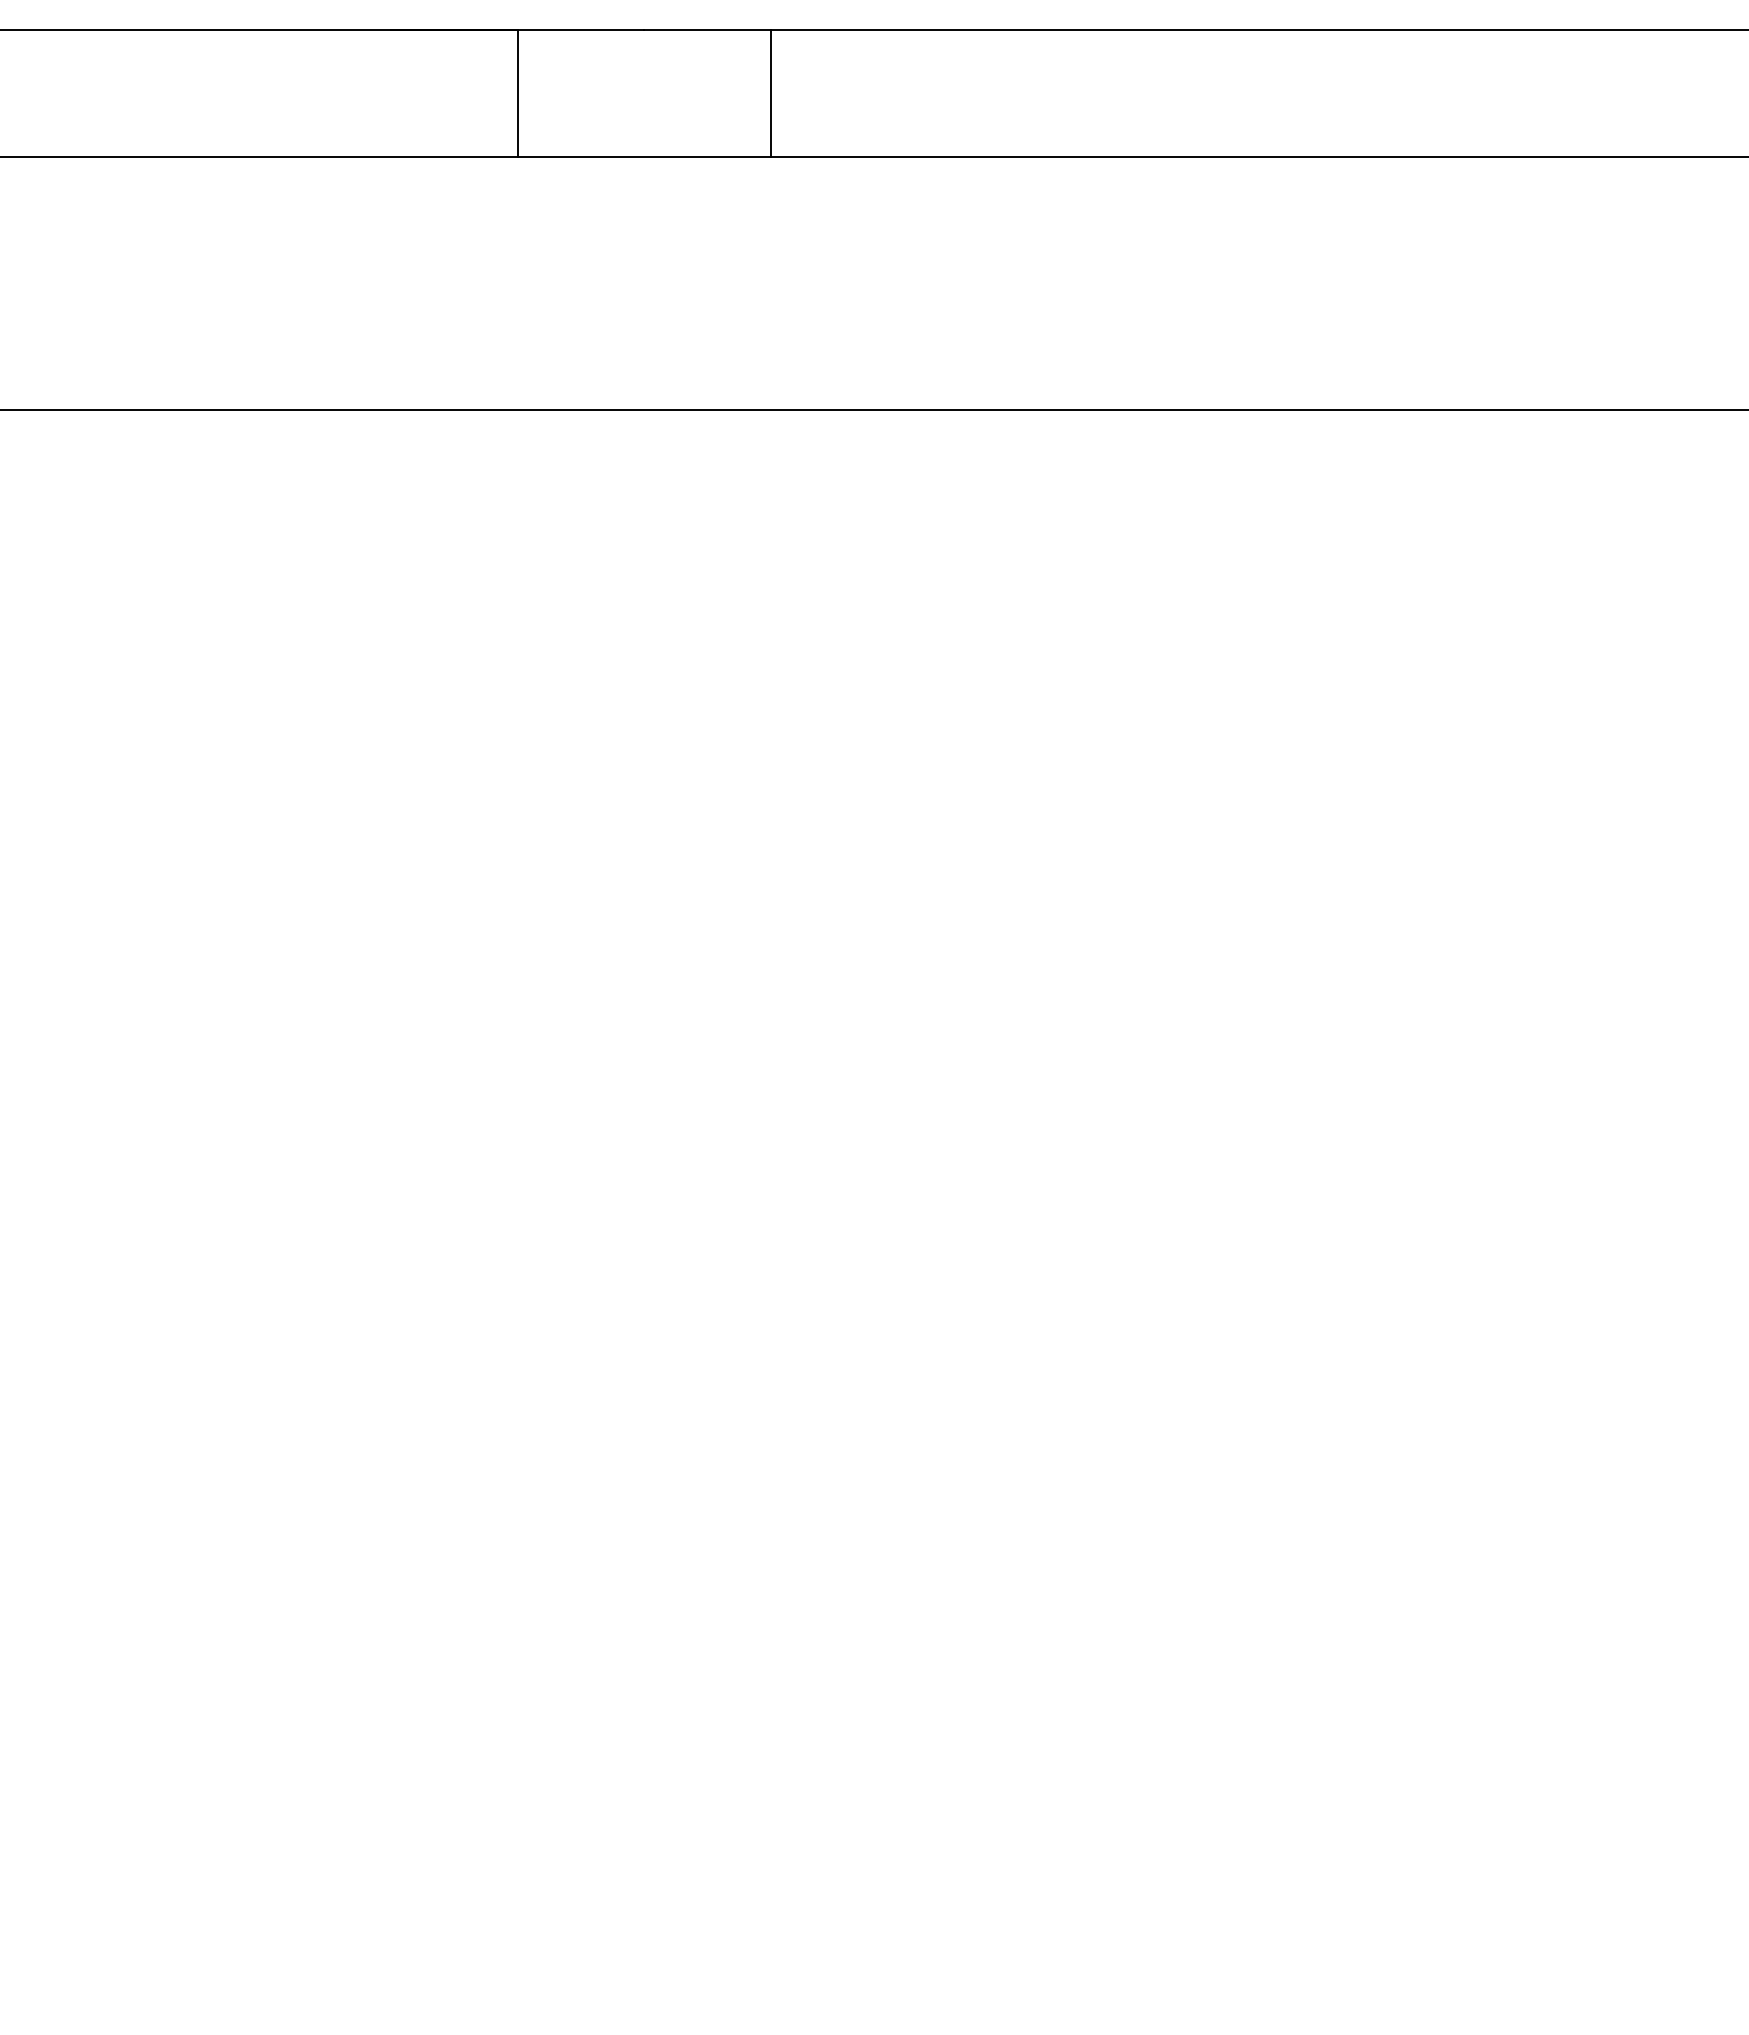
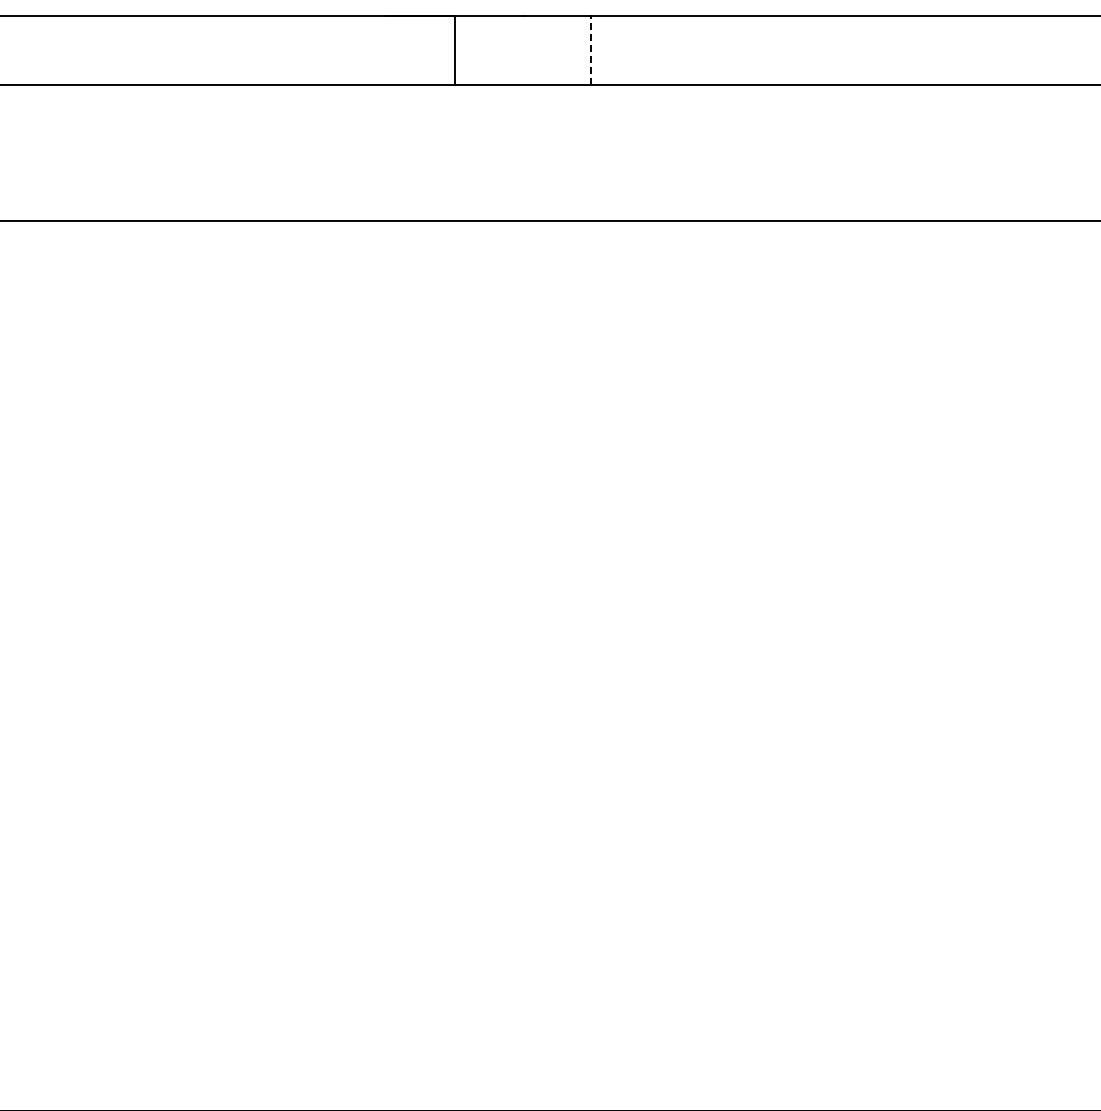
line: (770, 91) -> (591, 49), solid -> dashed

